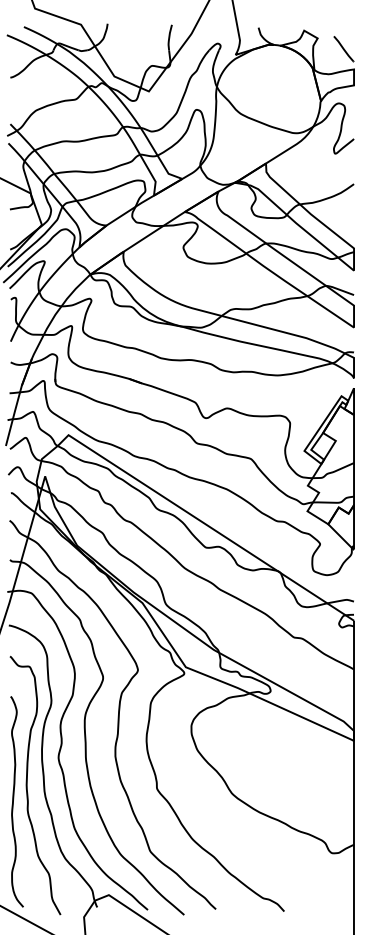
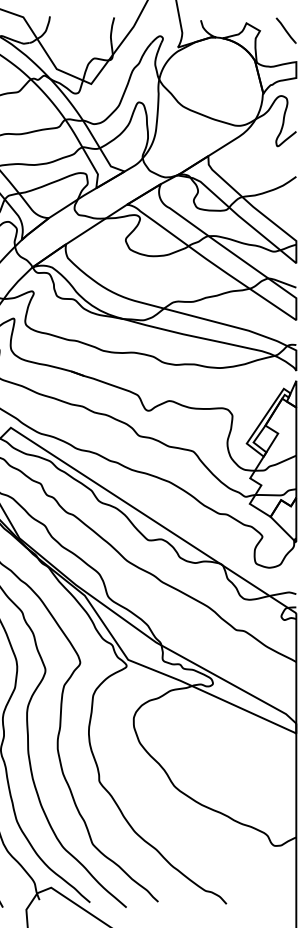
line: (343, 49) -> (285, 31), moved

